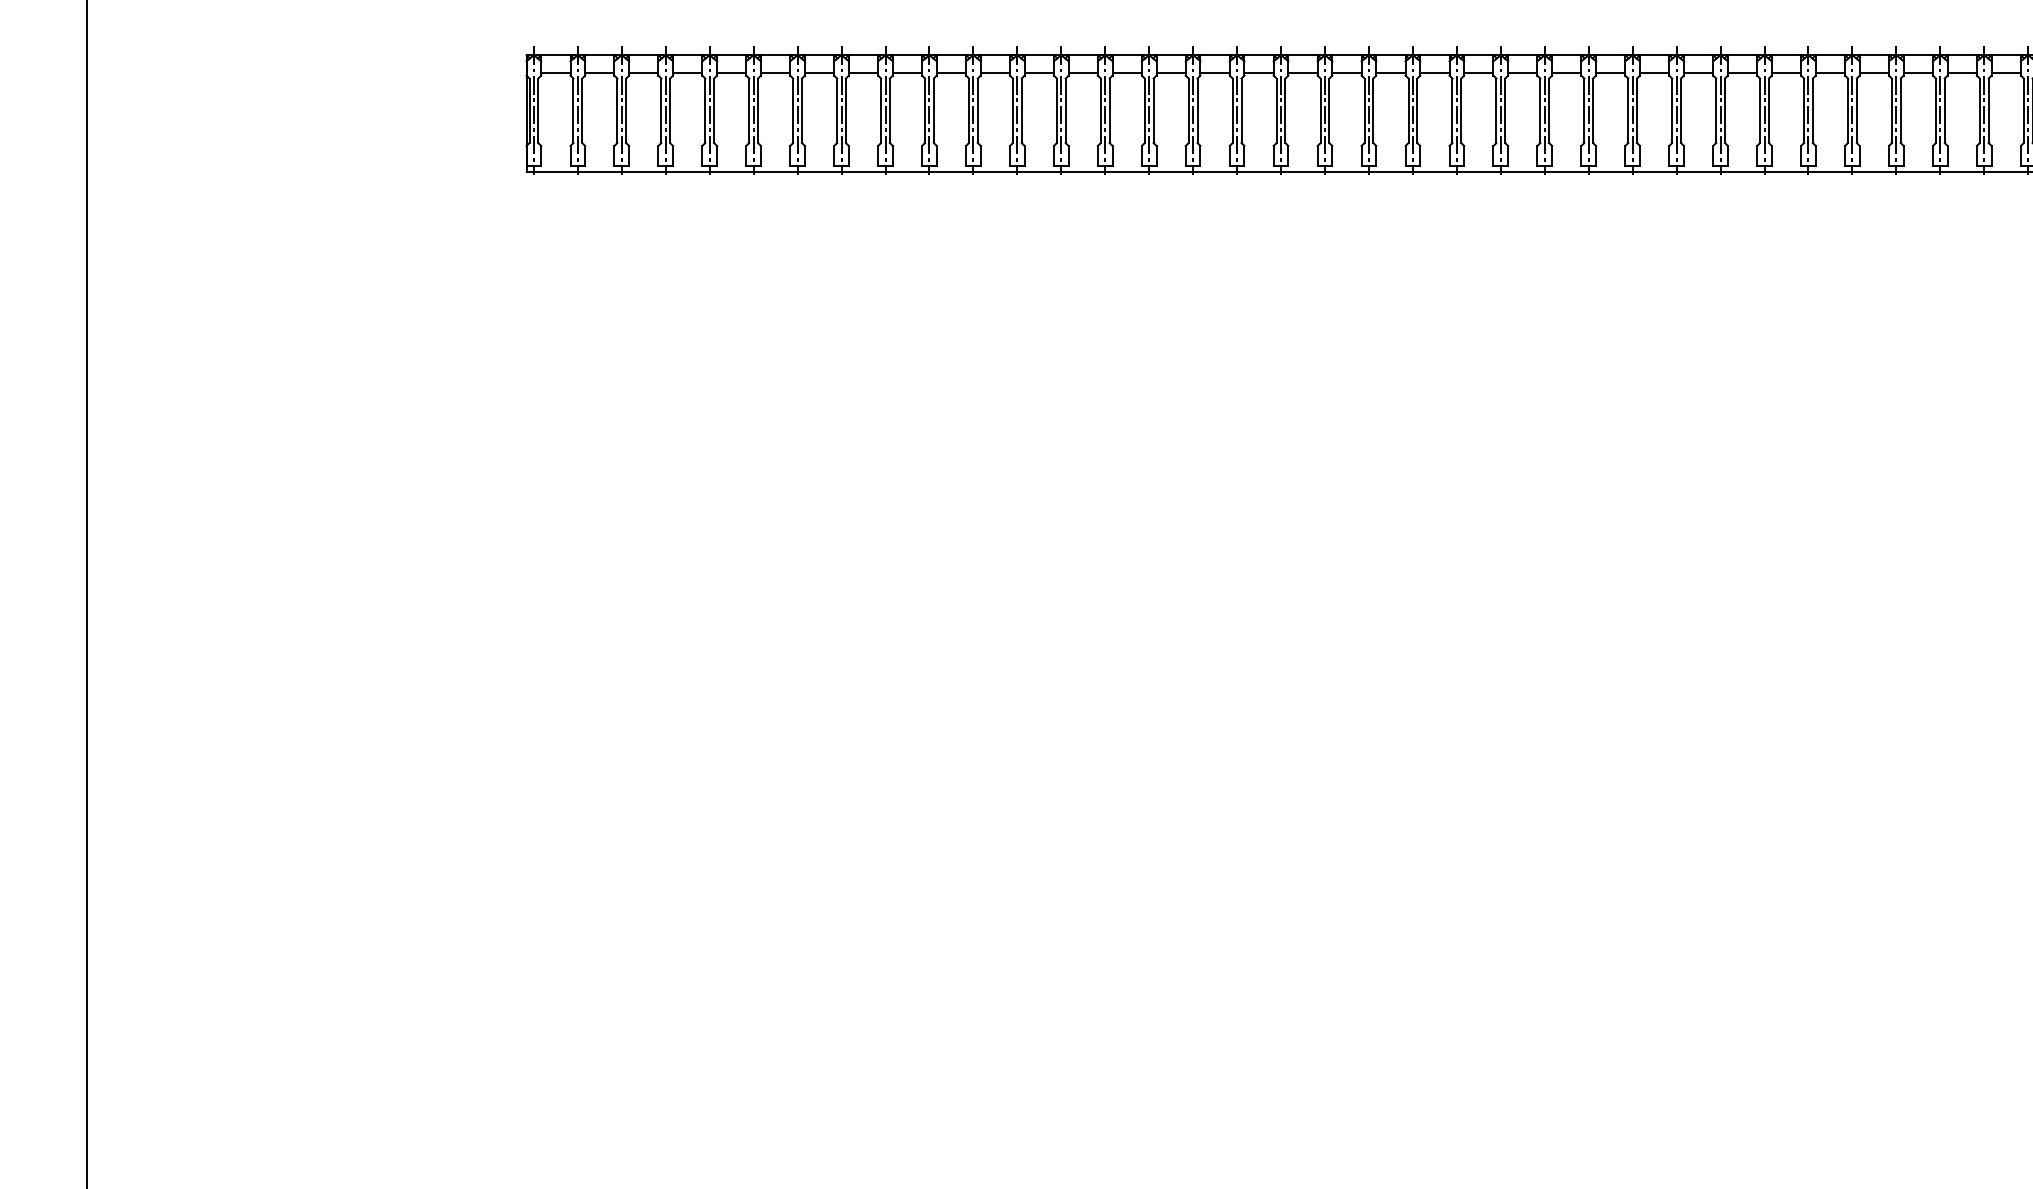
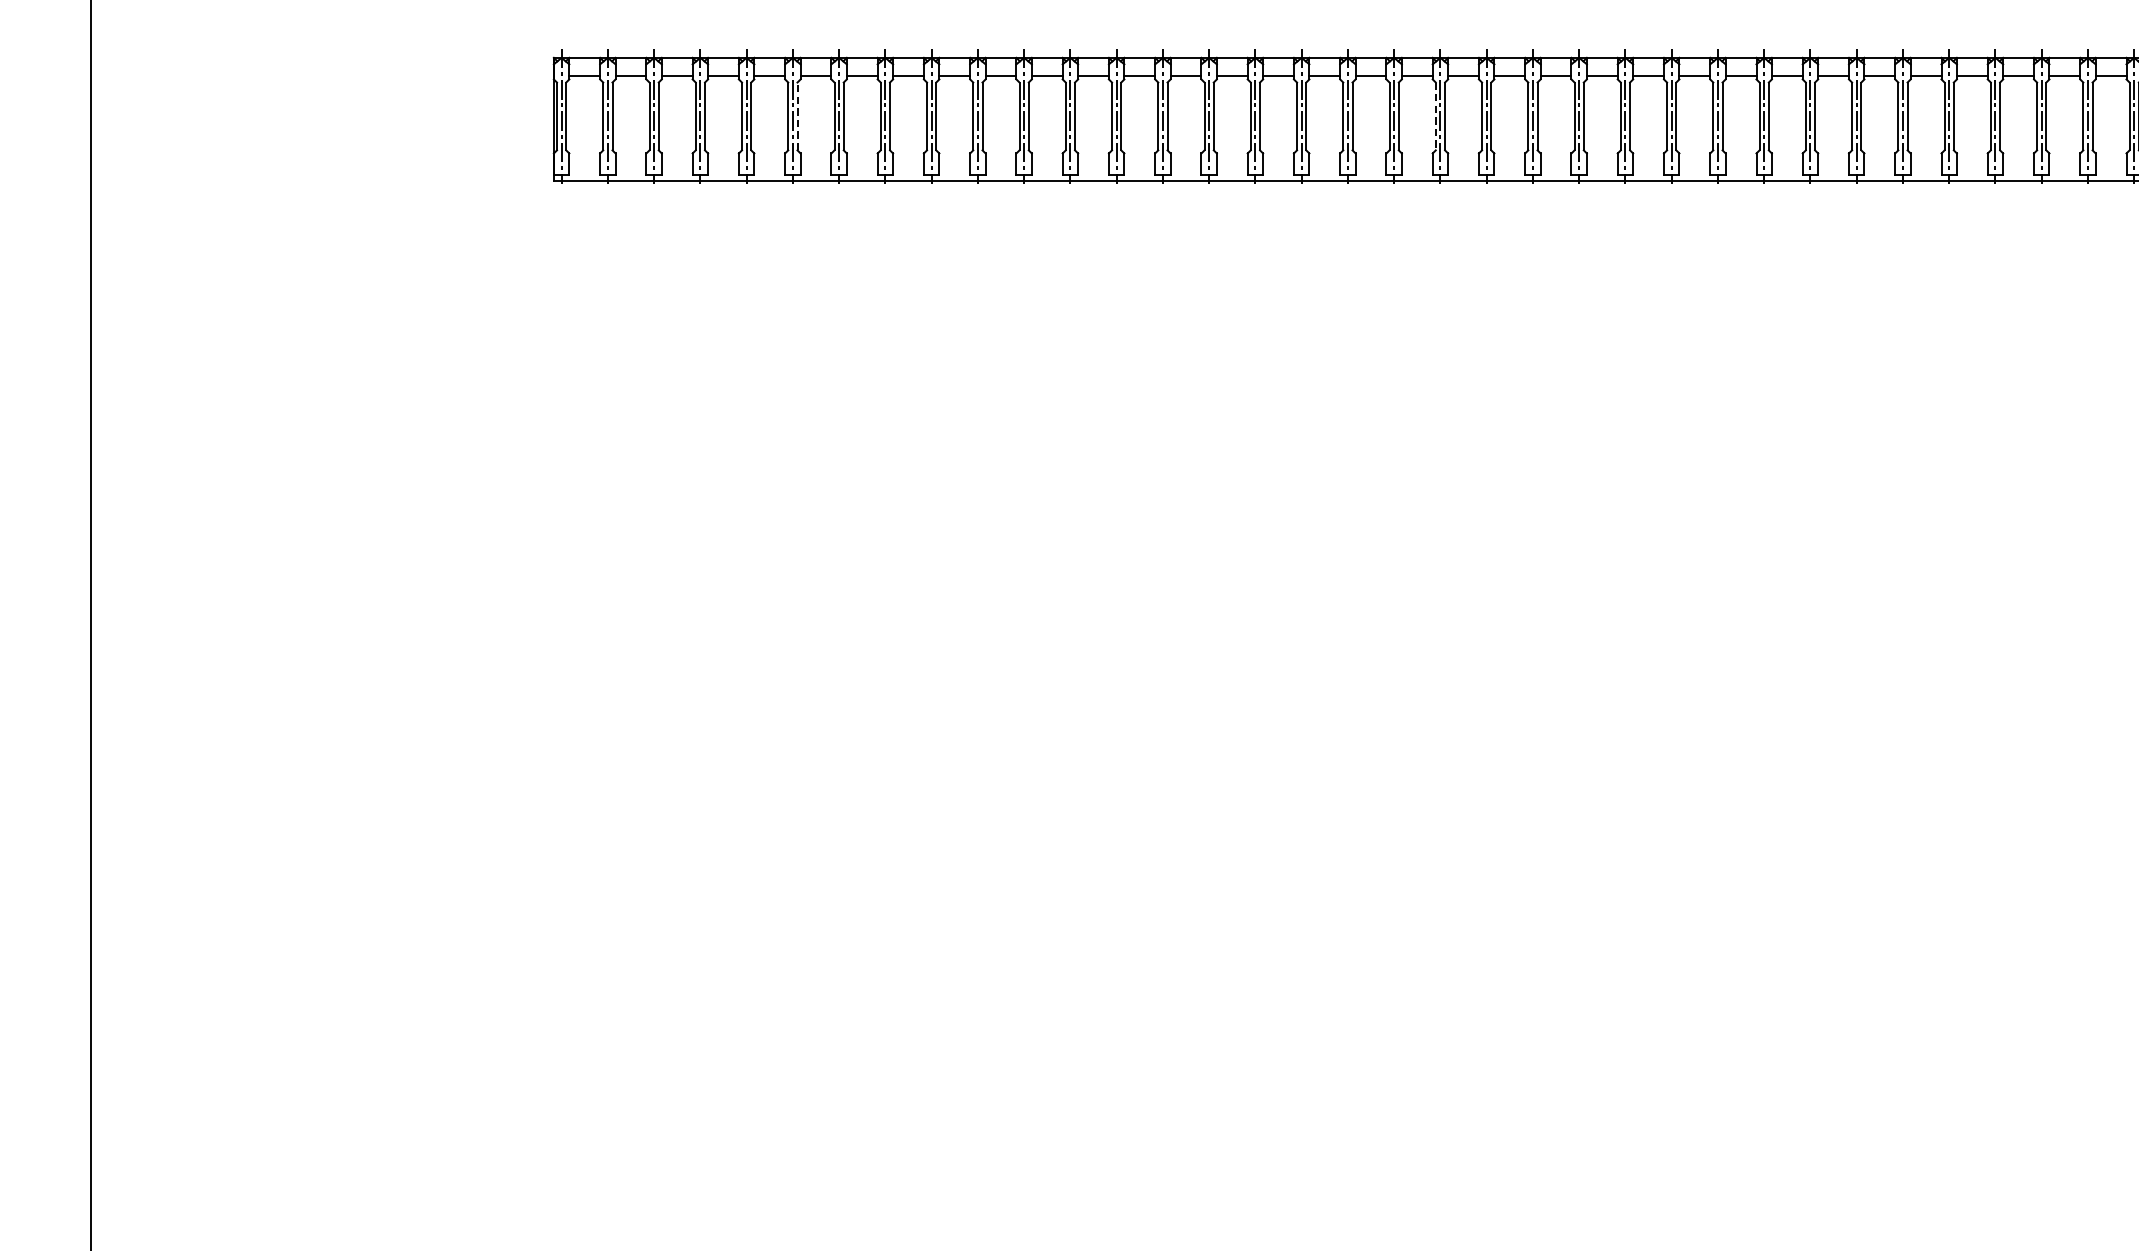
line: (758, 110) -> (797, 116), solid -> dashed
line: (1364, 111) -> (1435, 117), solid -> dashed

